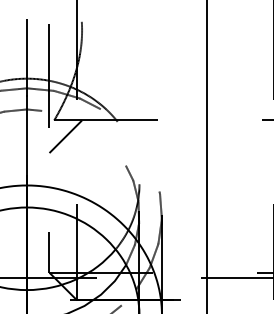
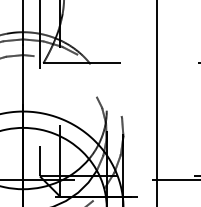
line: (65, 136) -> (51, 75), removed

